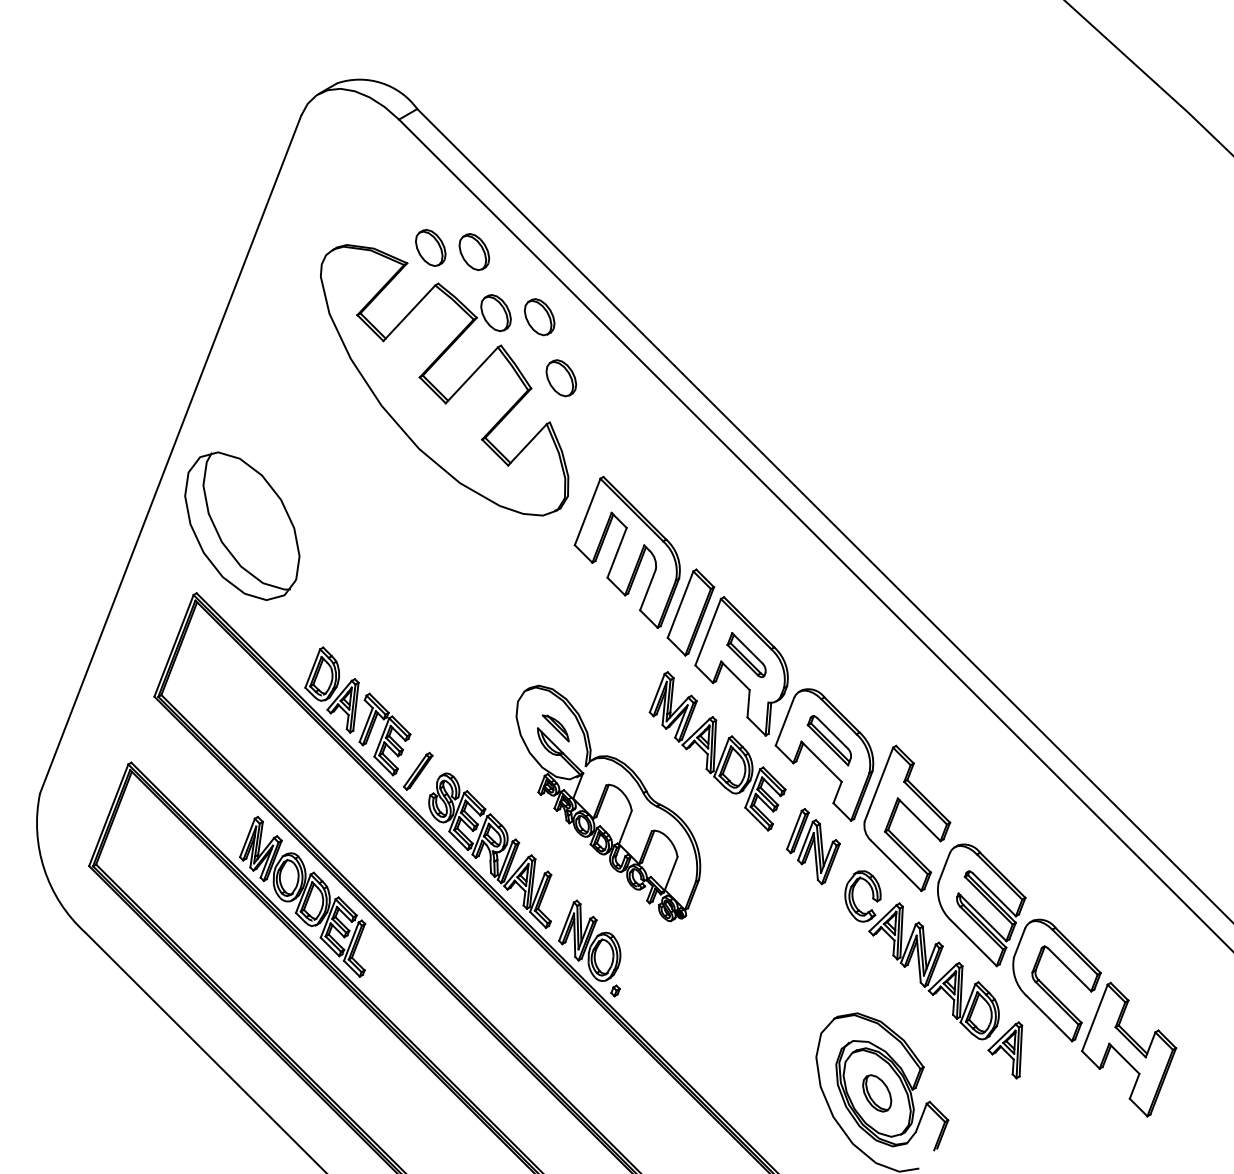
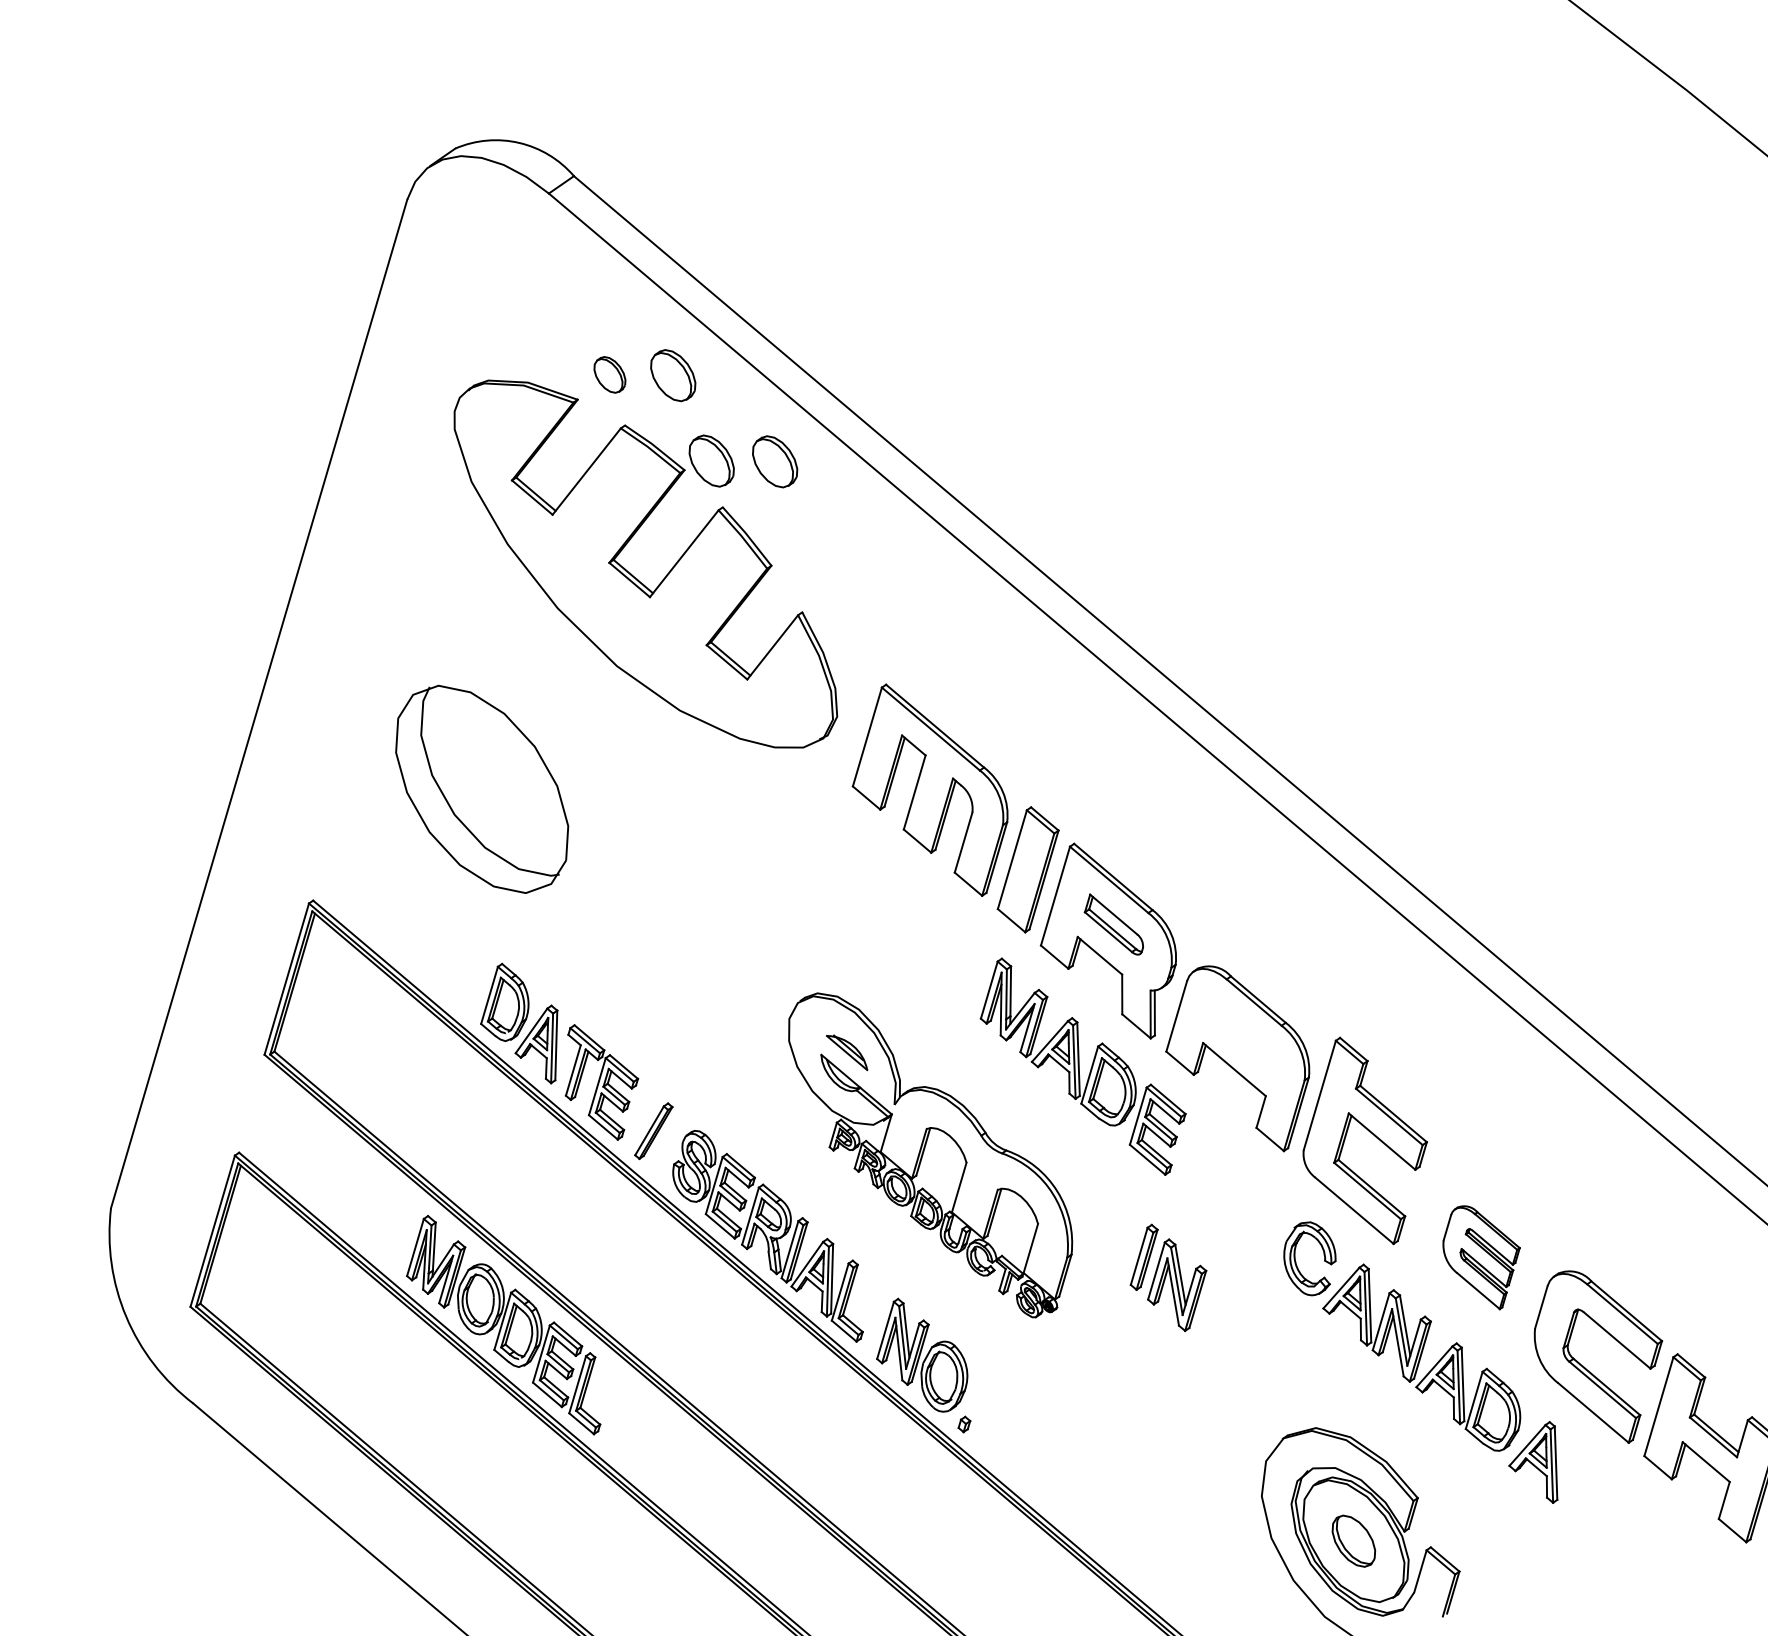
part: (430, 247) -> (609, 374), size x0.7
part: (561, 378) -> (813, 547), removed
part: (242, 525) -> (482, 788), moved
part: (828, 740) -> (1241, 1038), removed
part: (813, 846) -> (1168, 1277), moved
part: (981, 905) -> (1482, 1257), size x0.6

